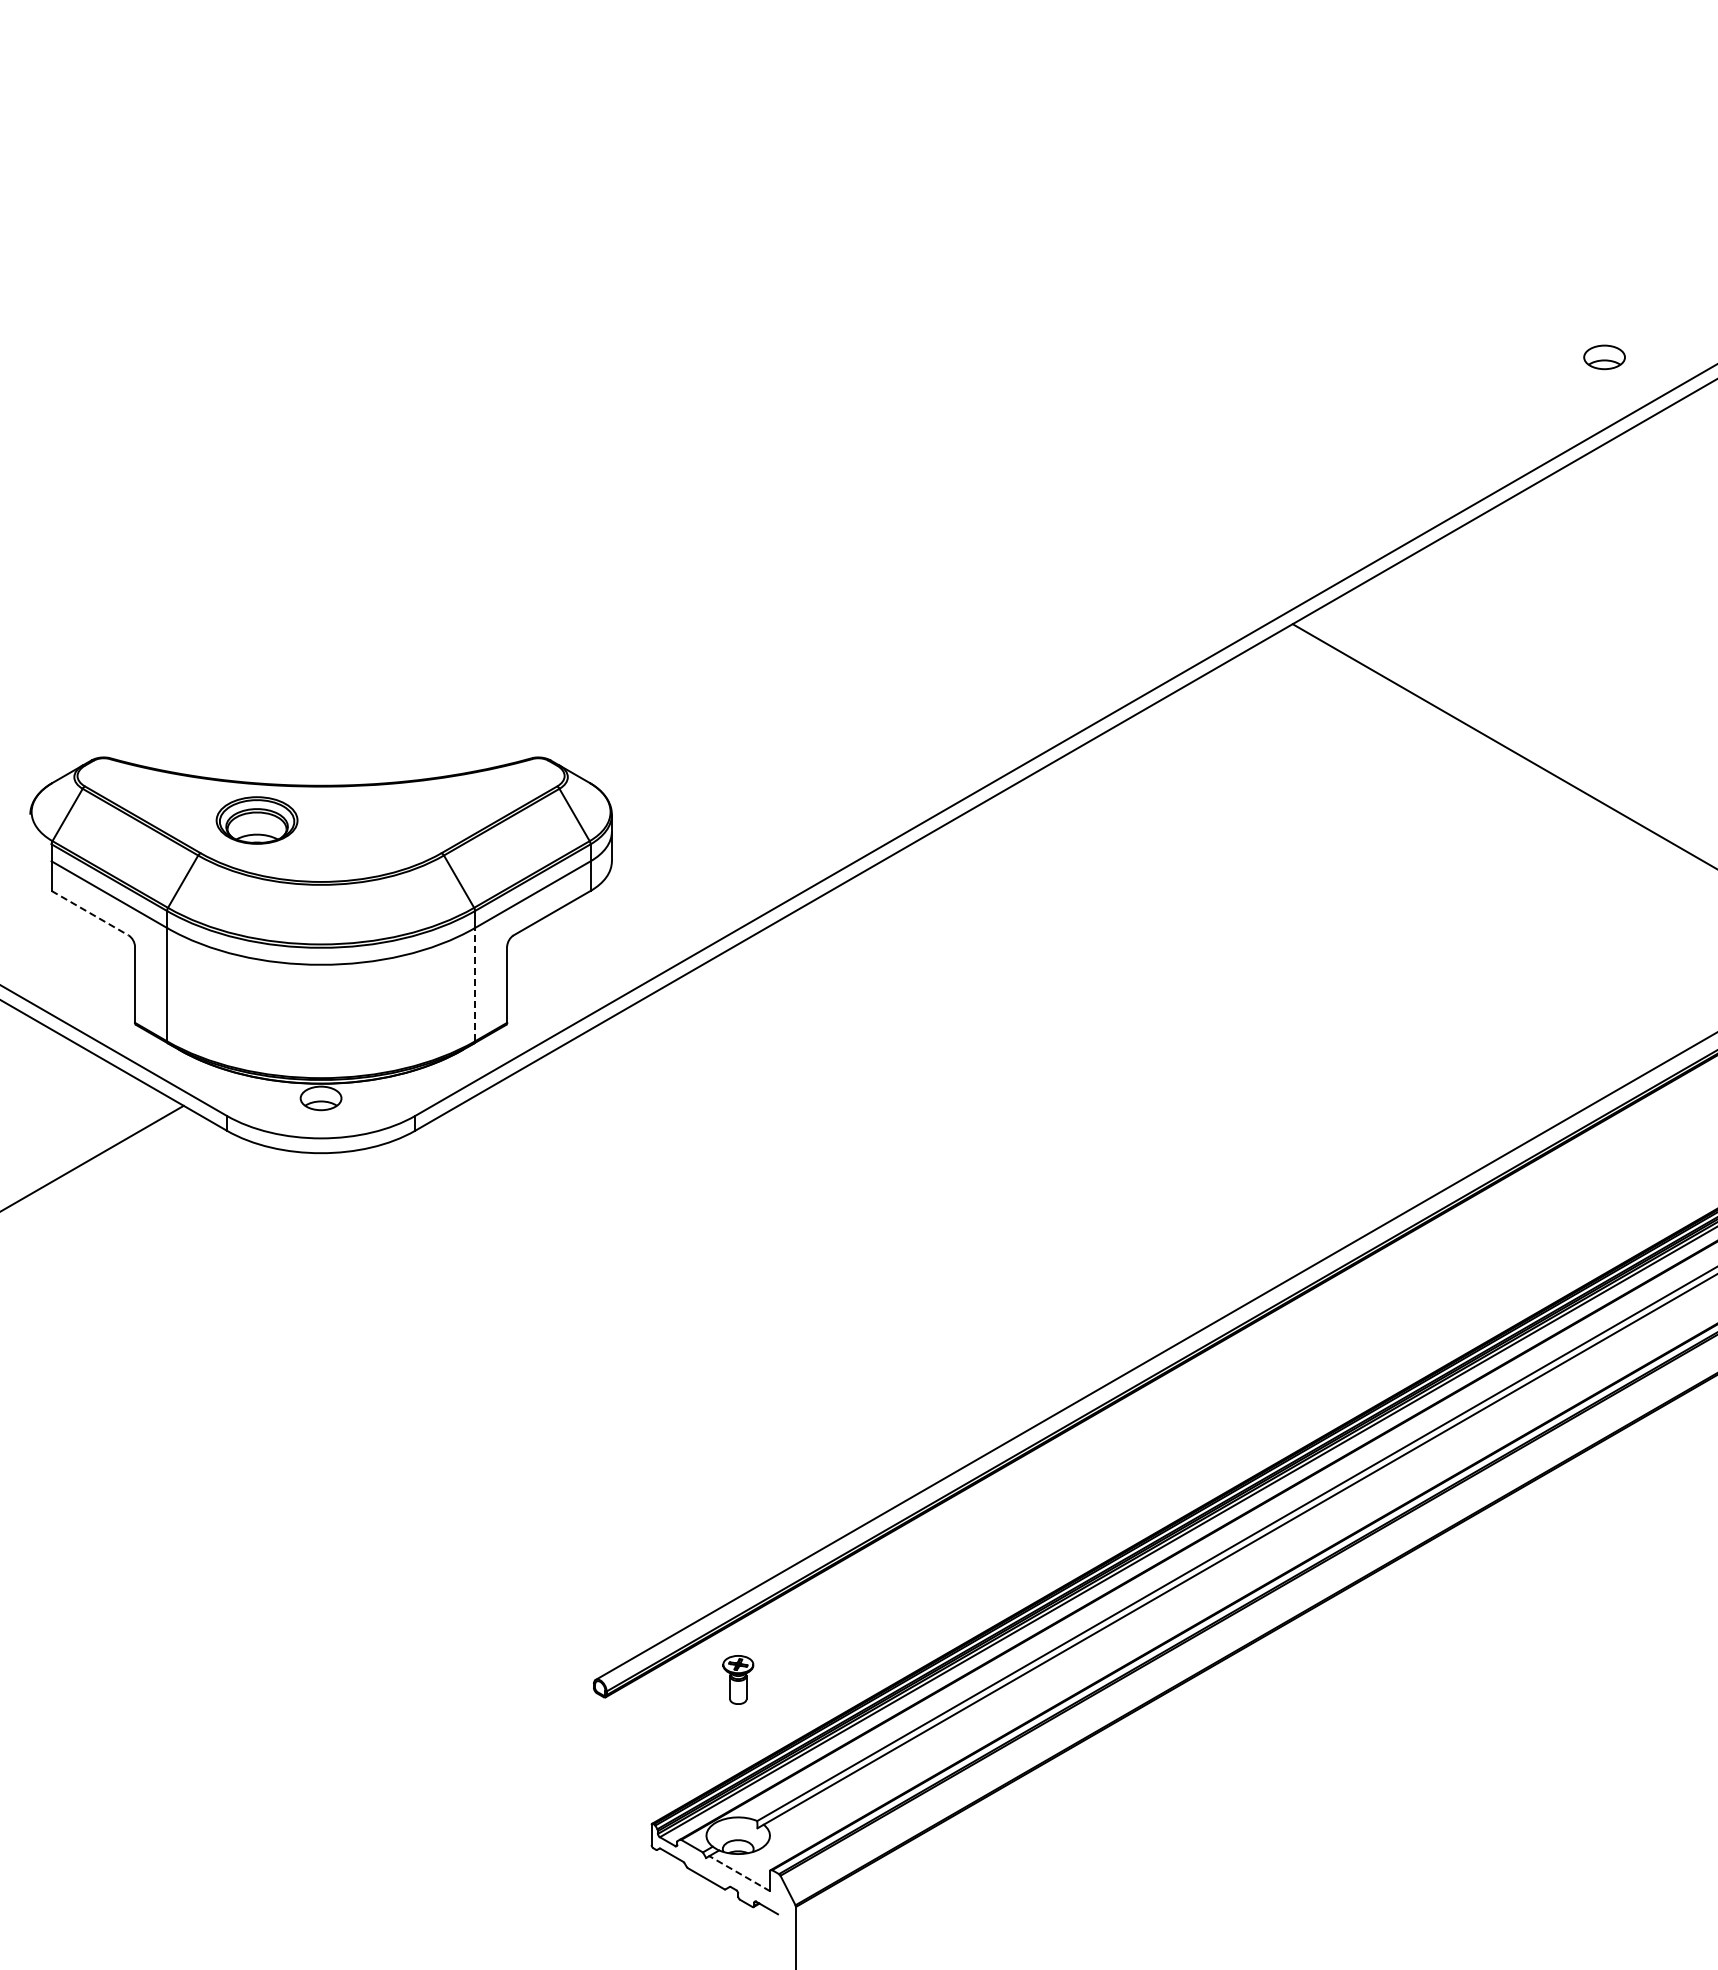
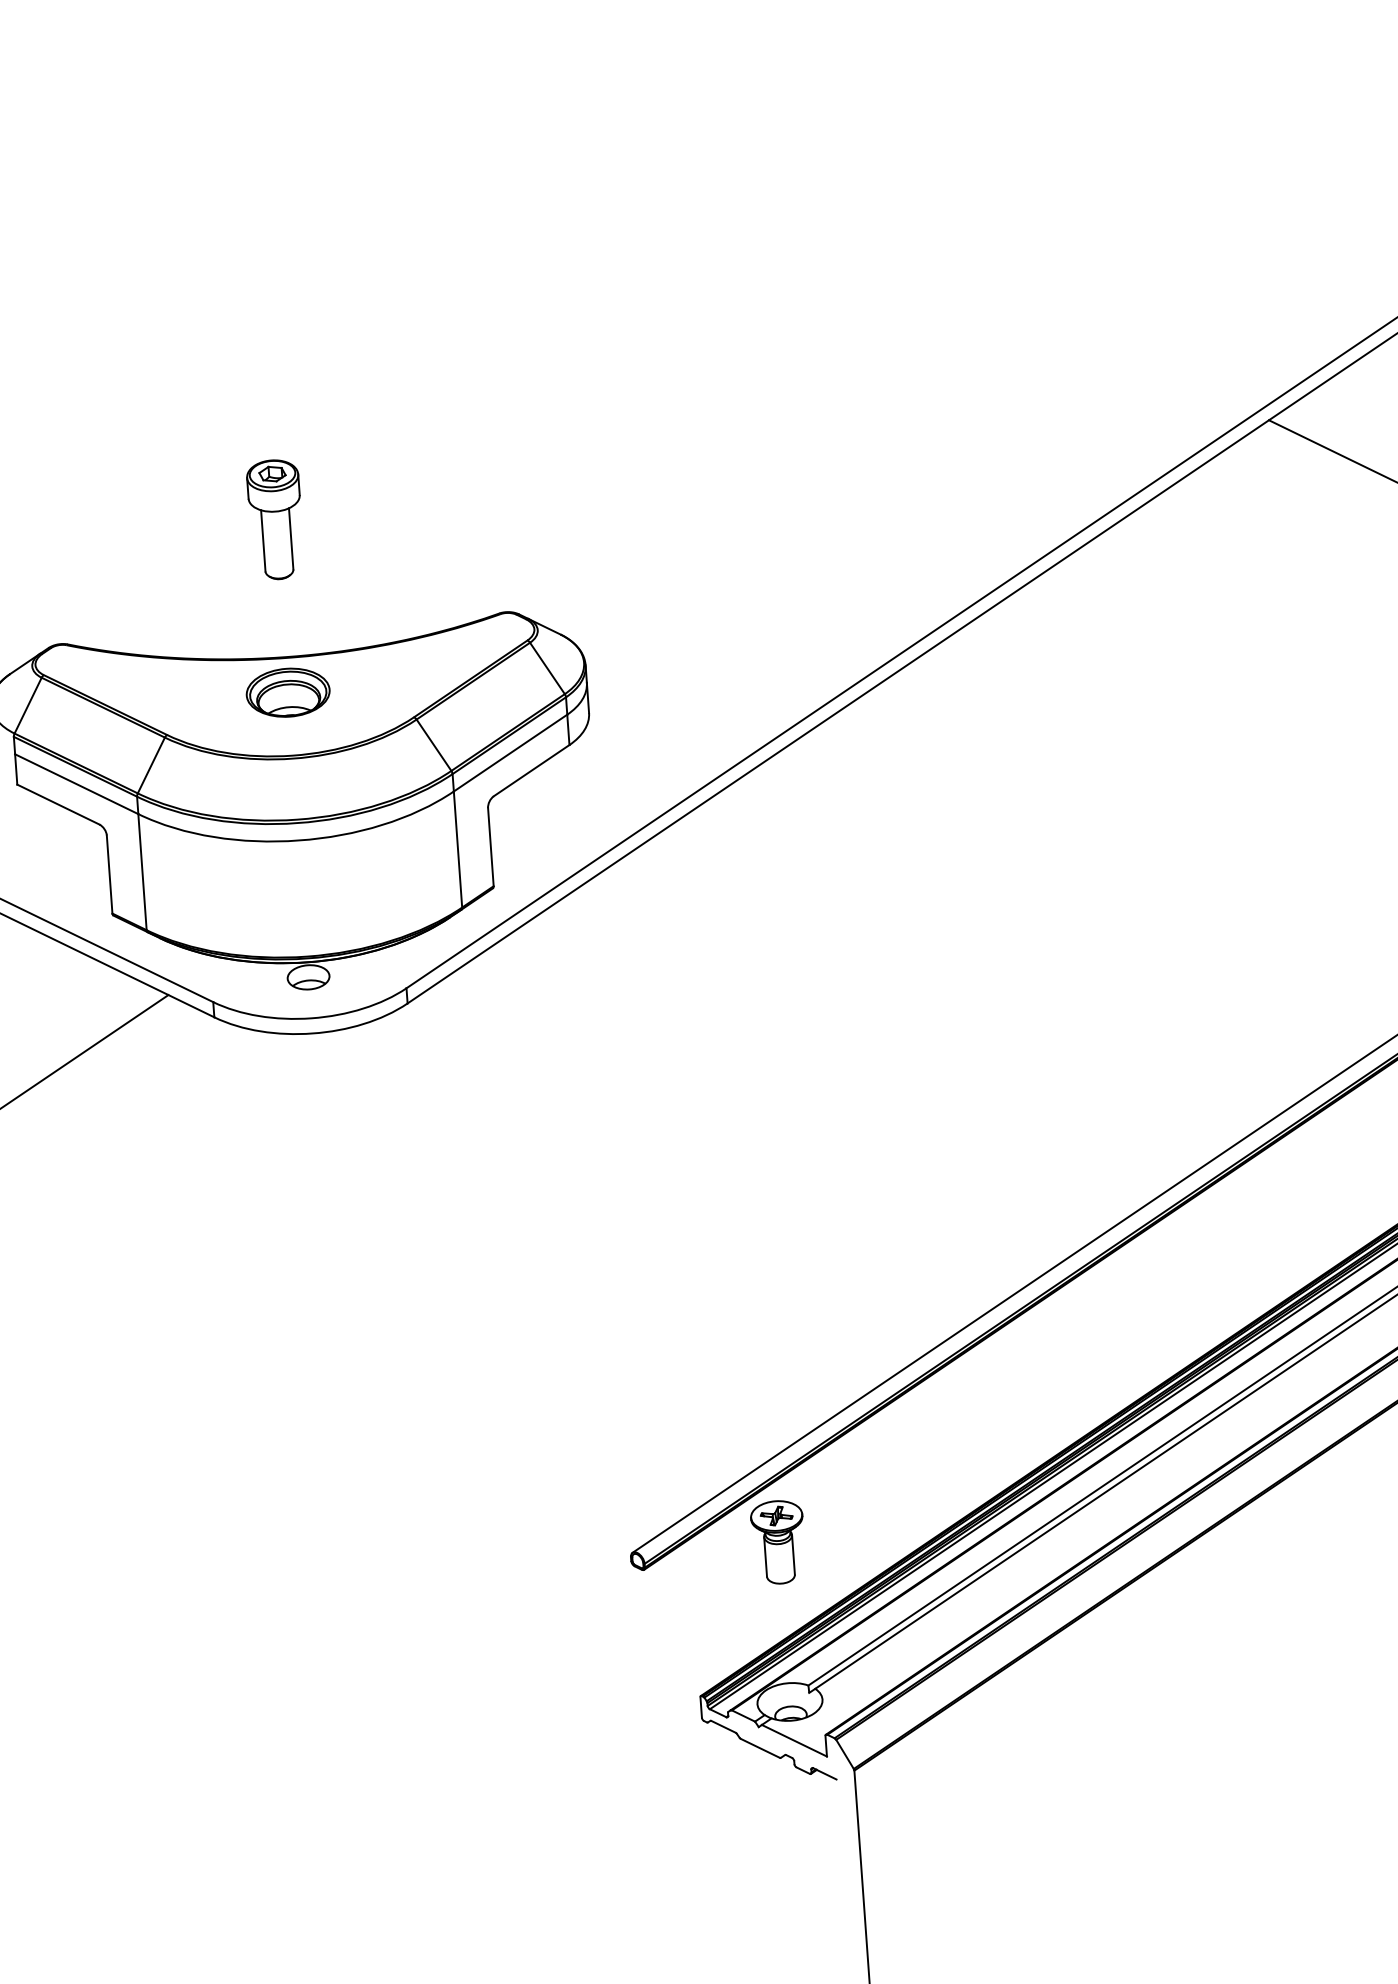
part: (320, 651) -> (275, 519), added
part: (256, 820) -> (287, 692), moved
line: (90, 913) -> (58, 804), dashed -> solid
line: (475, 984) -> (458, 849), dashed -> solid
part: (738, 1679) -> (778, 1541), size x1.67
line: (739, 1873) -> (794, 1740), dashed -> solid

